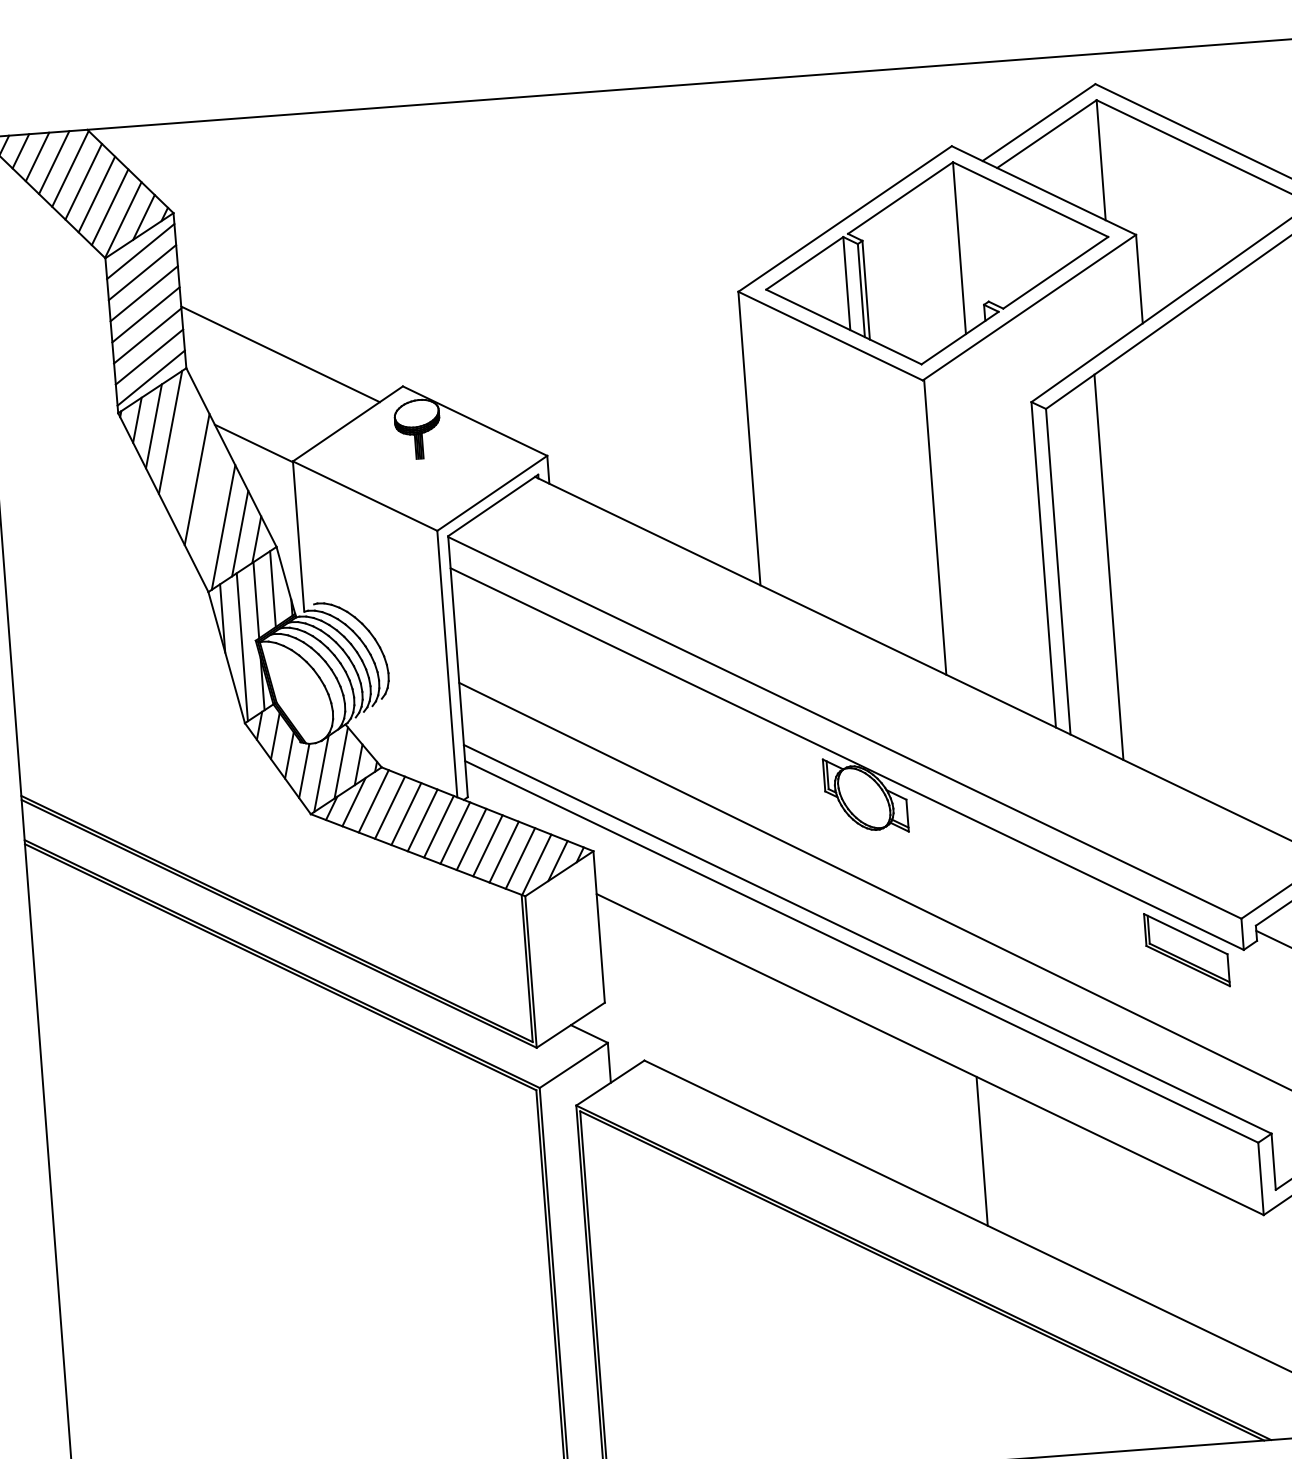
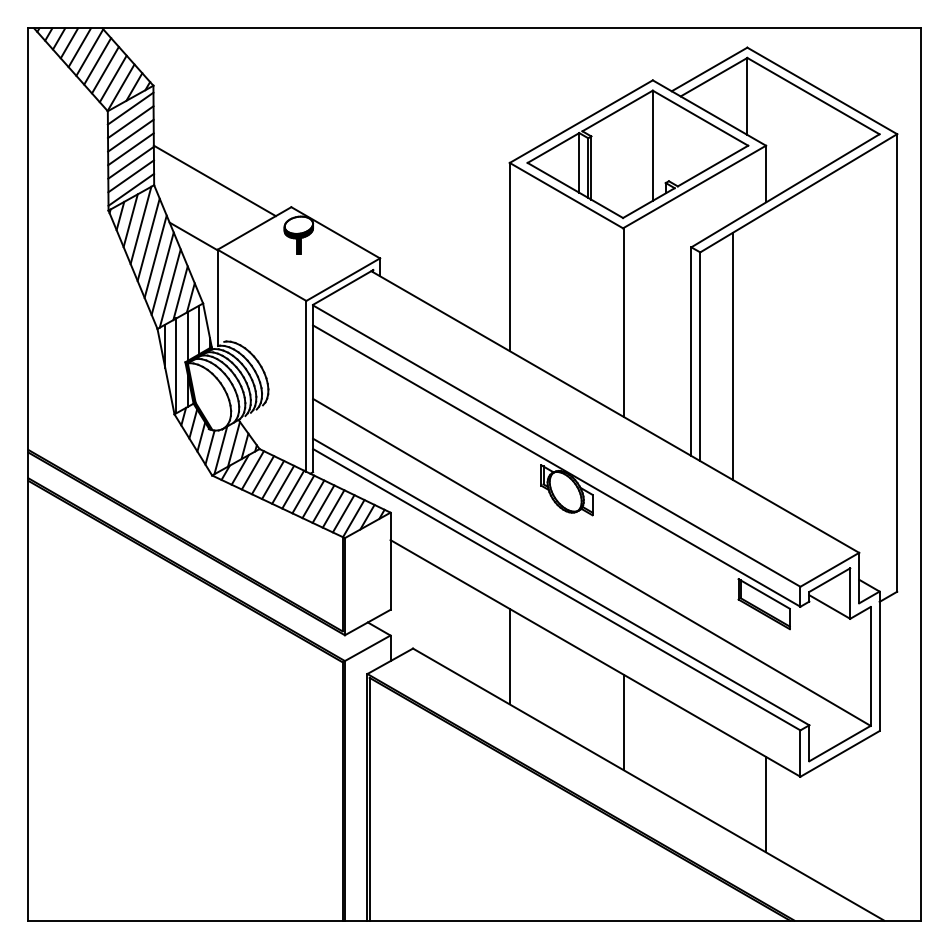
line: (183, 453) -> (148, 239), added
line: (209, 504) -> (162, 273), added
line: (795, 1061) -> (509, 656), added
line: (1214, 1262) -> (766, 804), added

